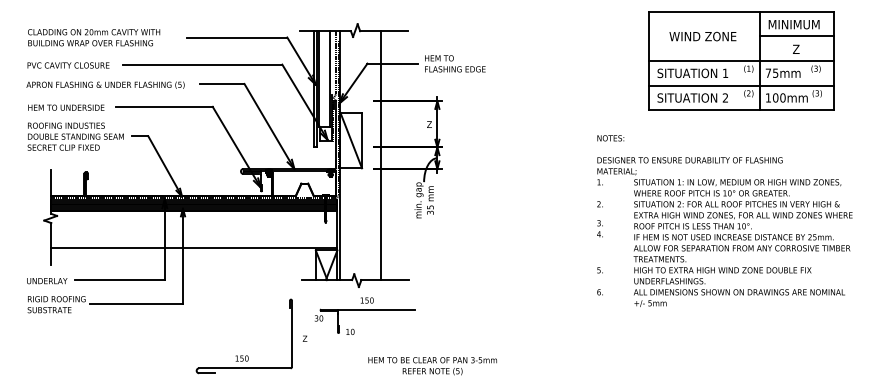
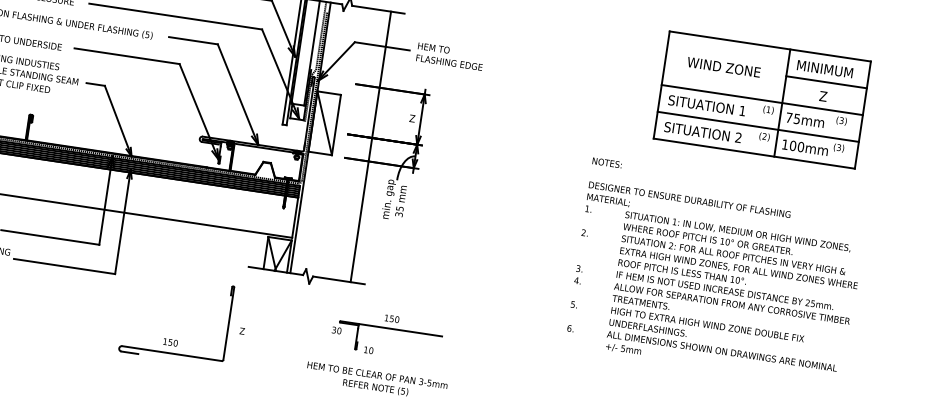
line: (380, 155) -> (370, 146), moved
text: (599, 228) -> (578, 274), moved
part: (365, 315) -> (387, 334), moved

